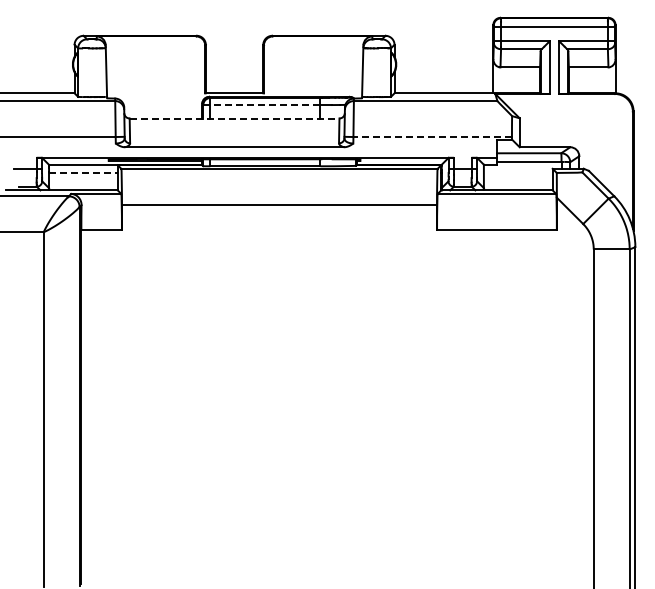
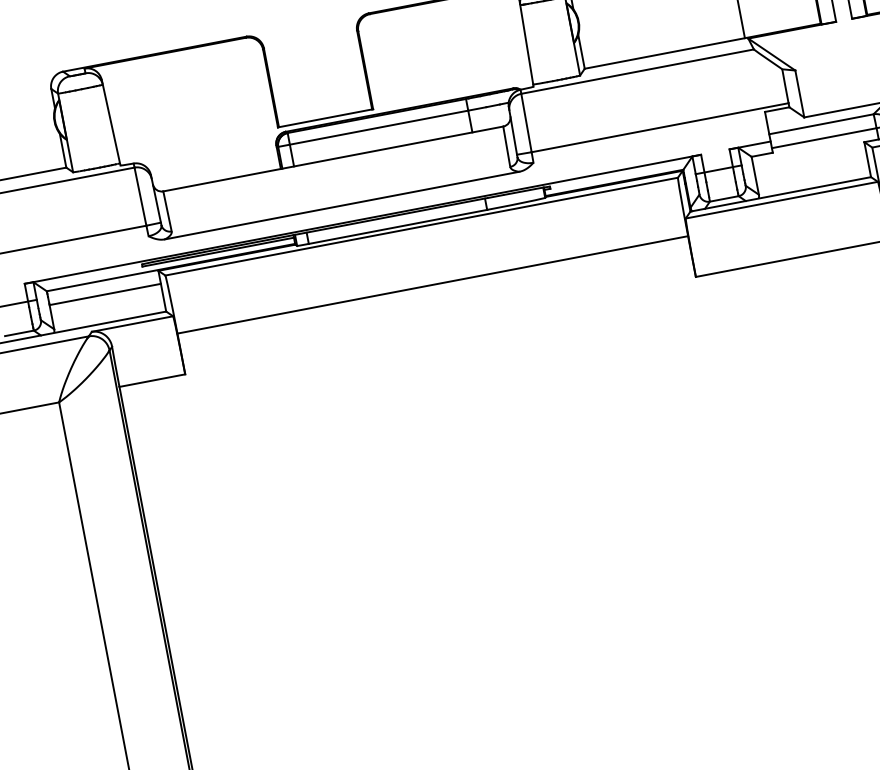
line: (261, 105) -> (372, 129), dashed -> solid
line: (234, 118) -> (333, 158), dashed -> solid
line: (432, 137) -> (659, 128), dashed -> solid
line: (83, 173) -> (105, 294), dashed -> solid

